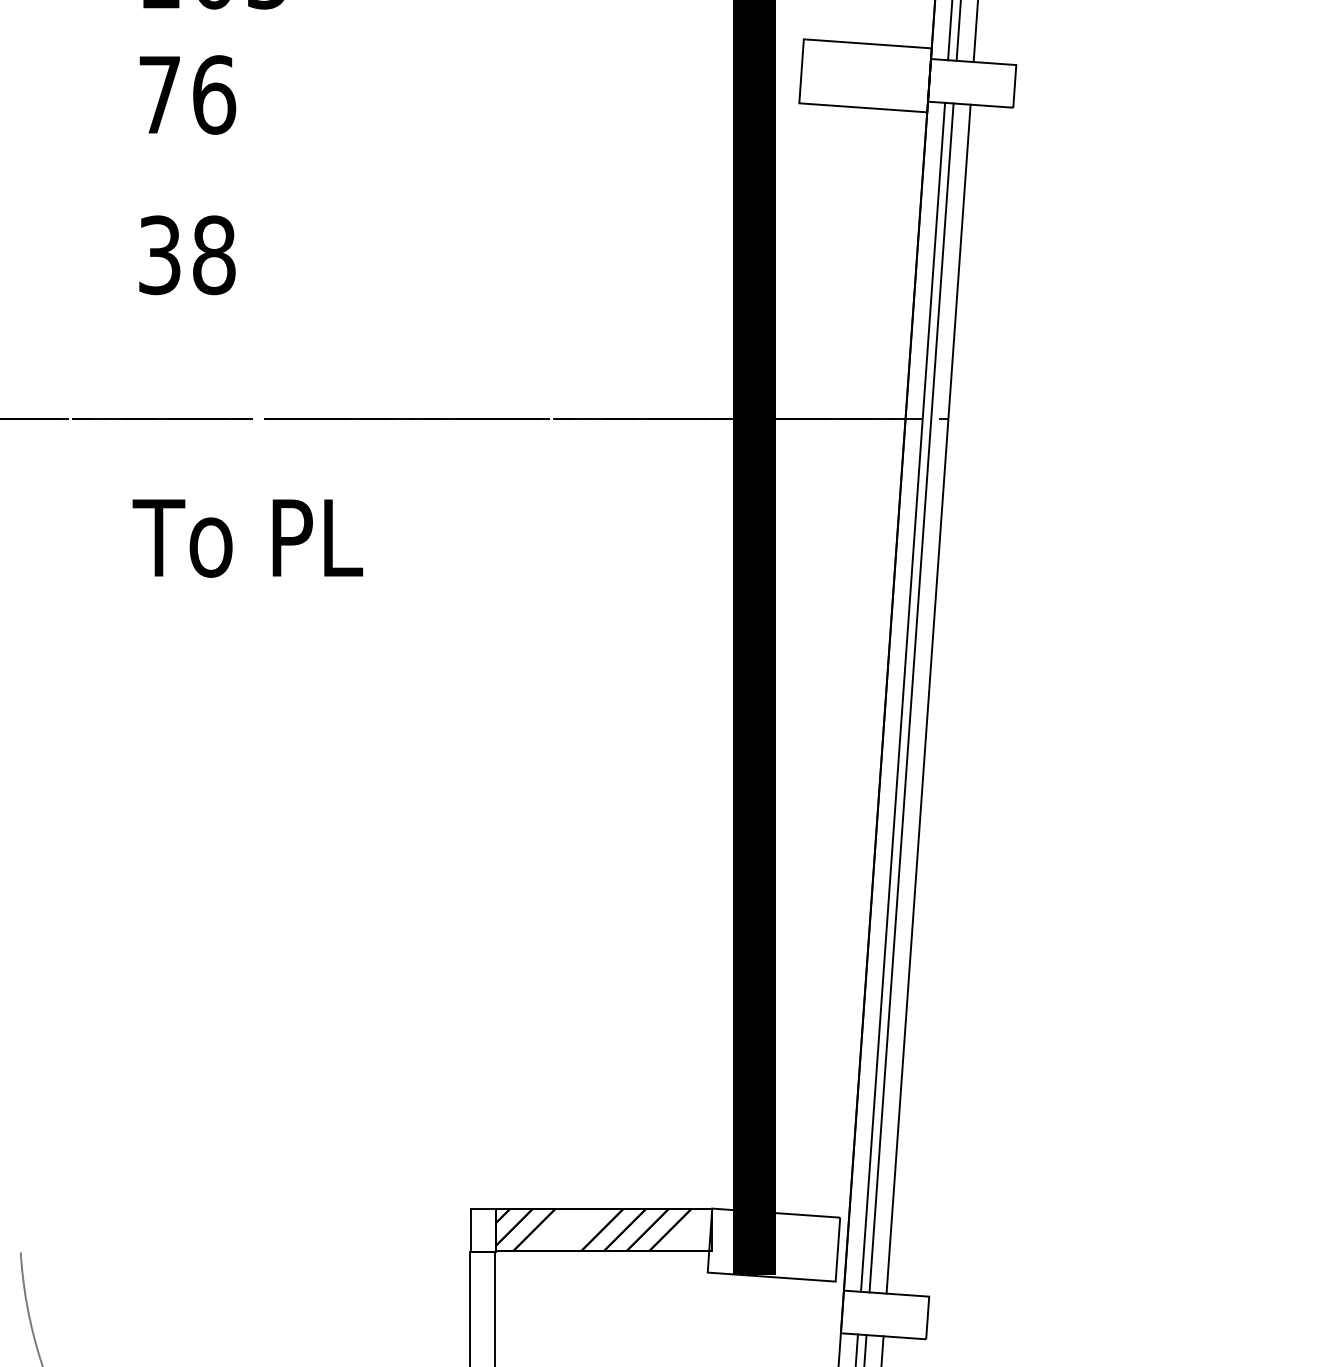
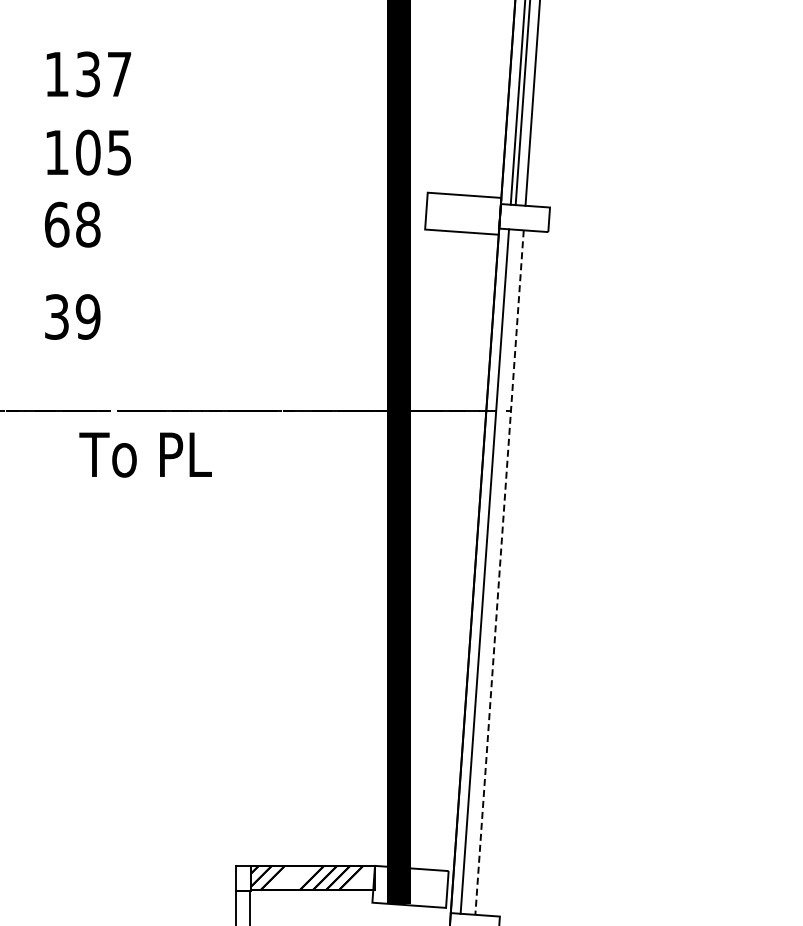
text: (186, 94) -> (72, 224), 76 -> 68
text: (212, 254) -> (87, 316), 38 -> 39
text: (247, 537) -> (145, 454), moved
line: (911, 697) -> (489, 571), removed
line: (928, 700) -> (499, 573), solid -> dashed

